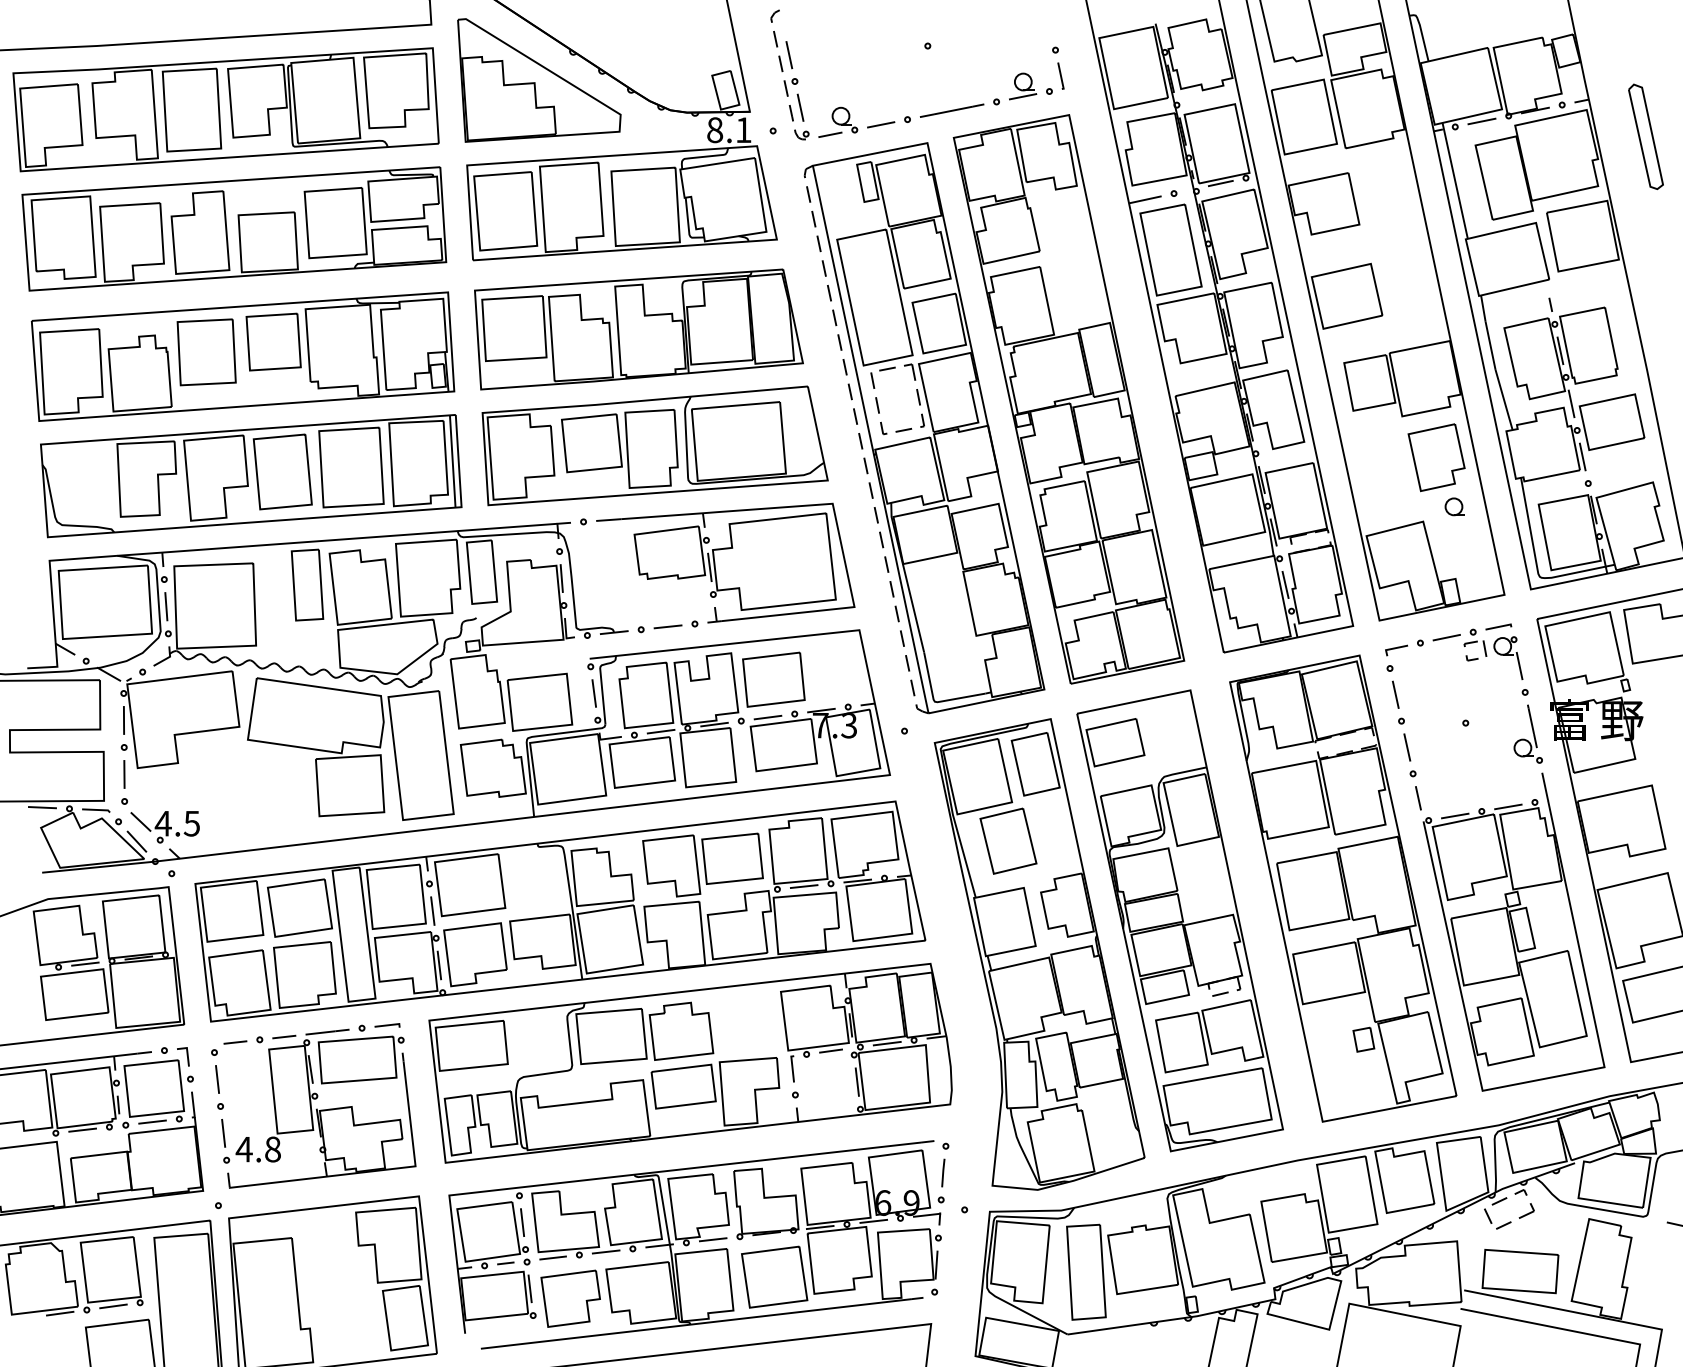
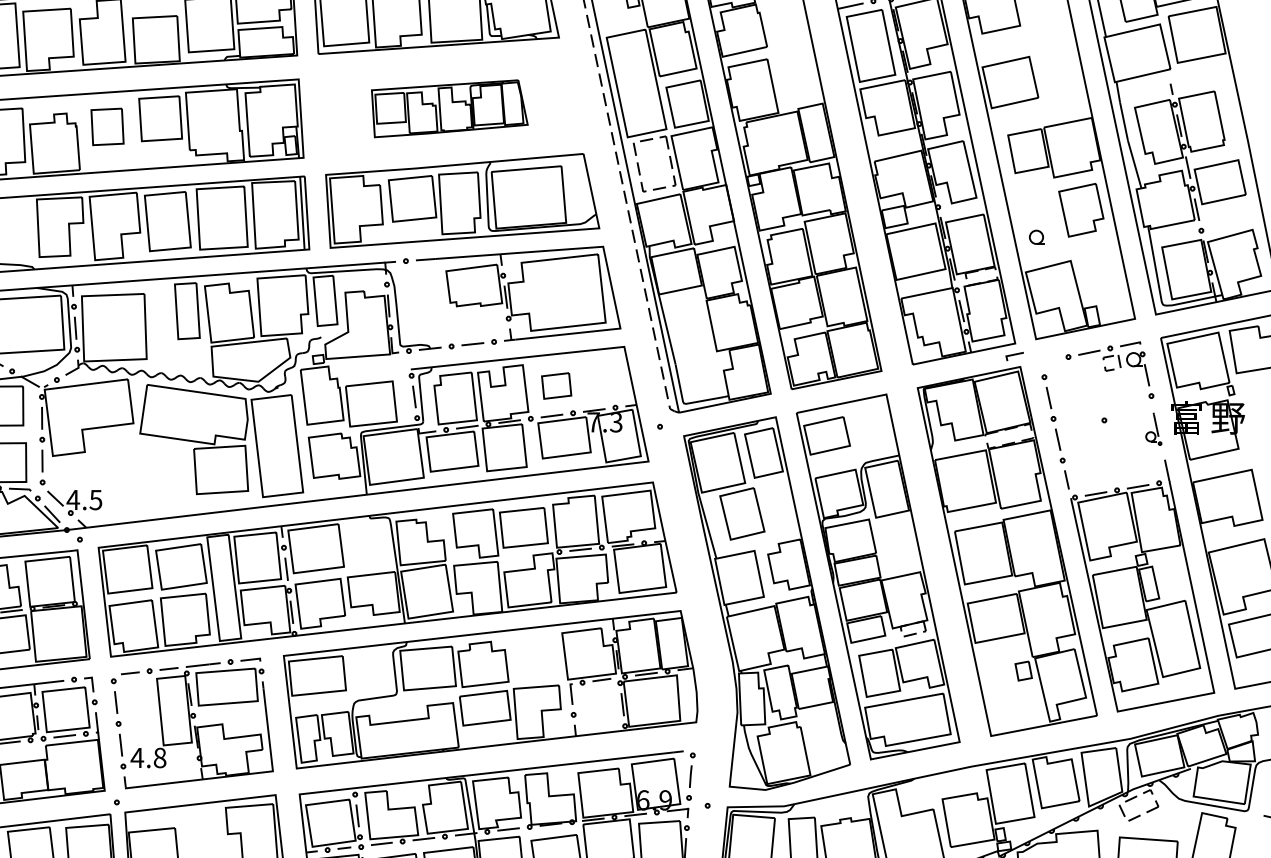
part: (638, 329) -> (449, 108), size x0.6
part: (206, 352) -> (107, 127), size x0.7
part: (1454, 506) -> (1036, 237), moved
line: (1395, 649) -> (1013, 355), moved
part: (773, 679) -> (556, 385), size x0.6
part: (1527, 733) -> (1153, 428), size x0.7

